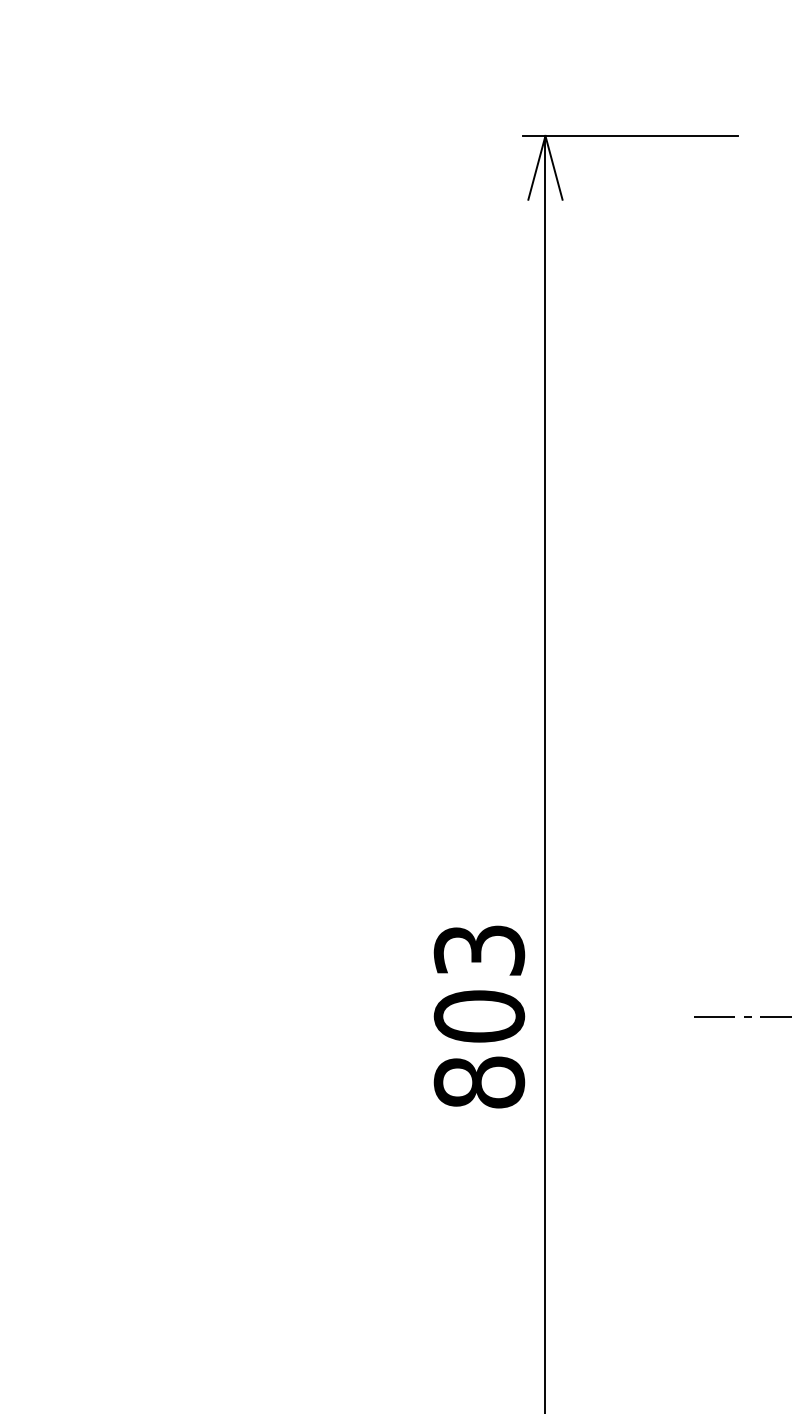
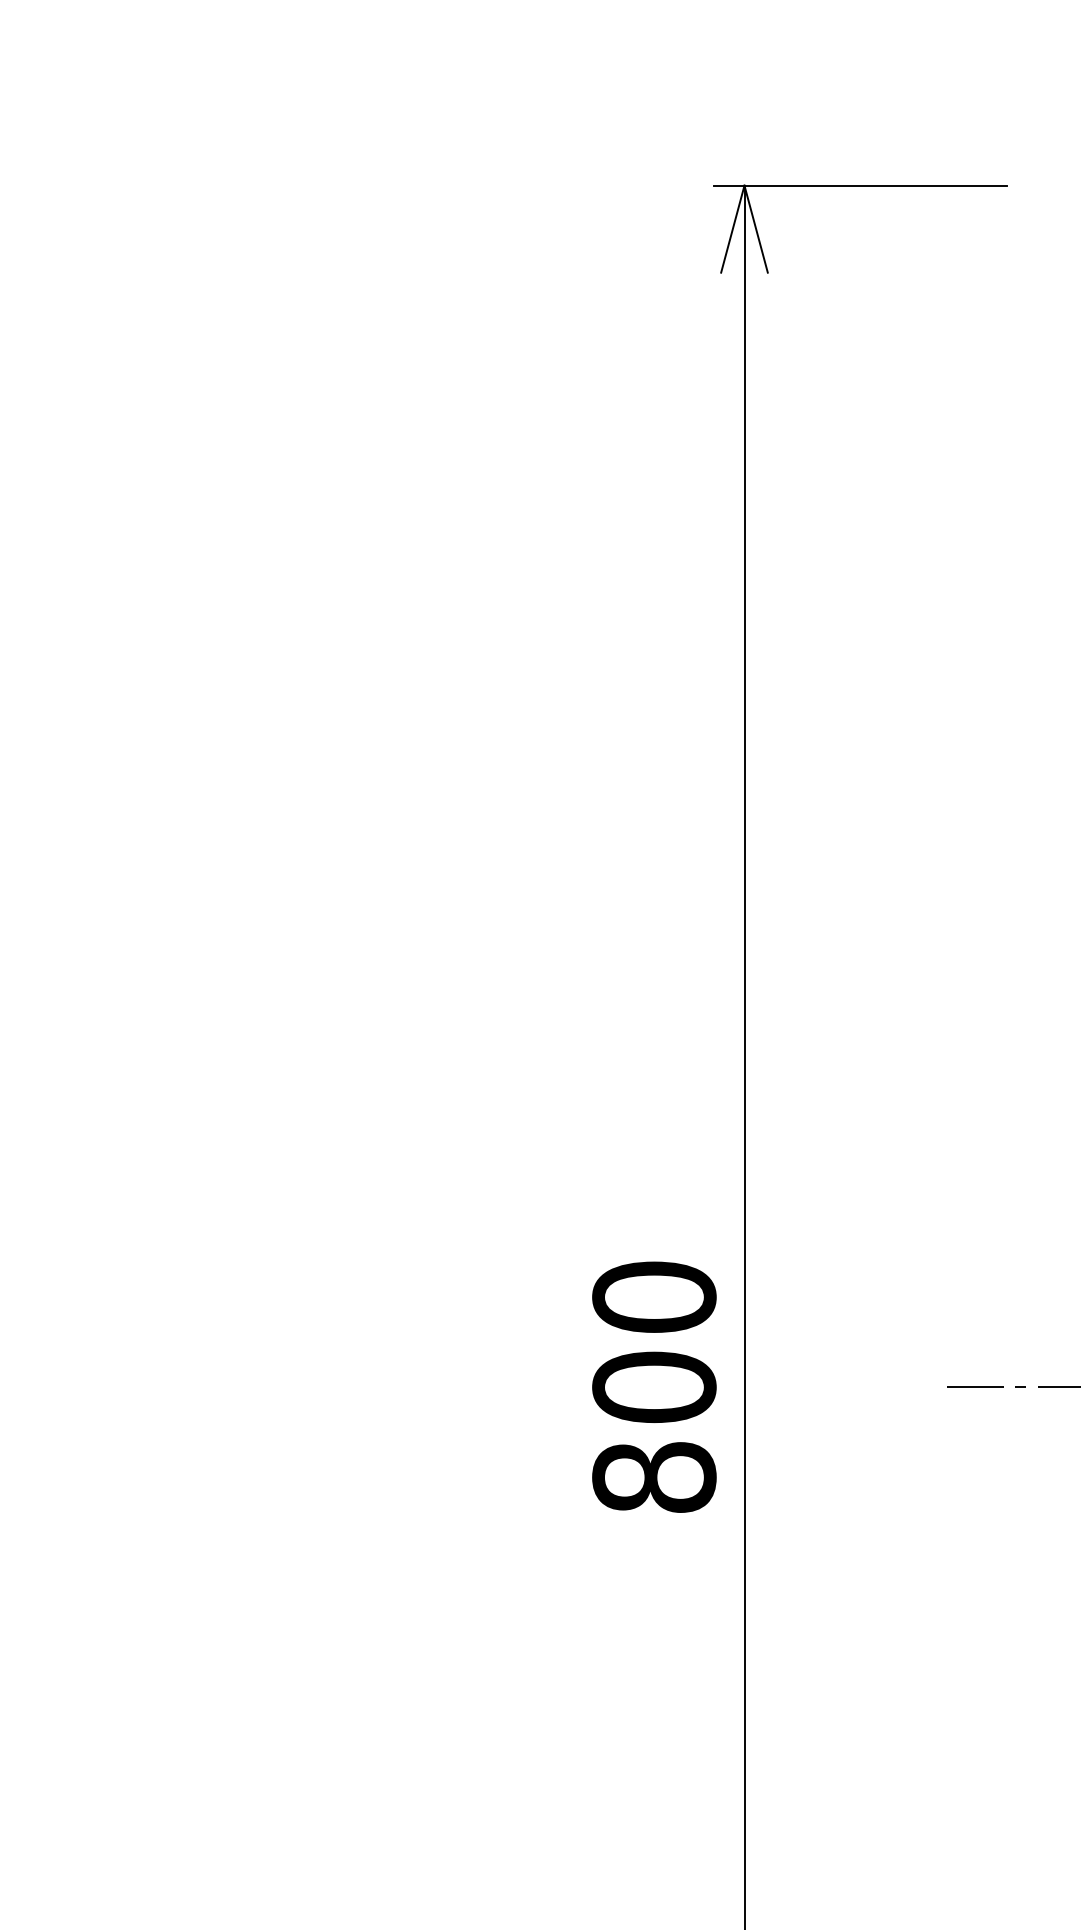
text: (479, 949) -> (654, 1296), 803 -> 800

